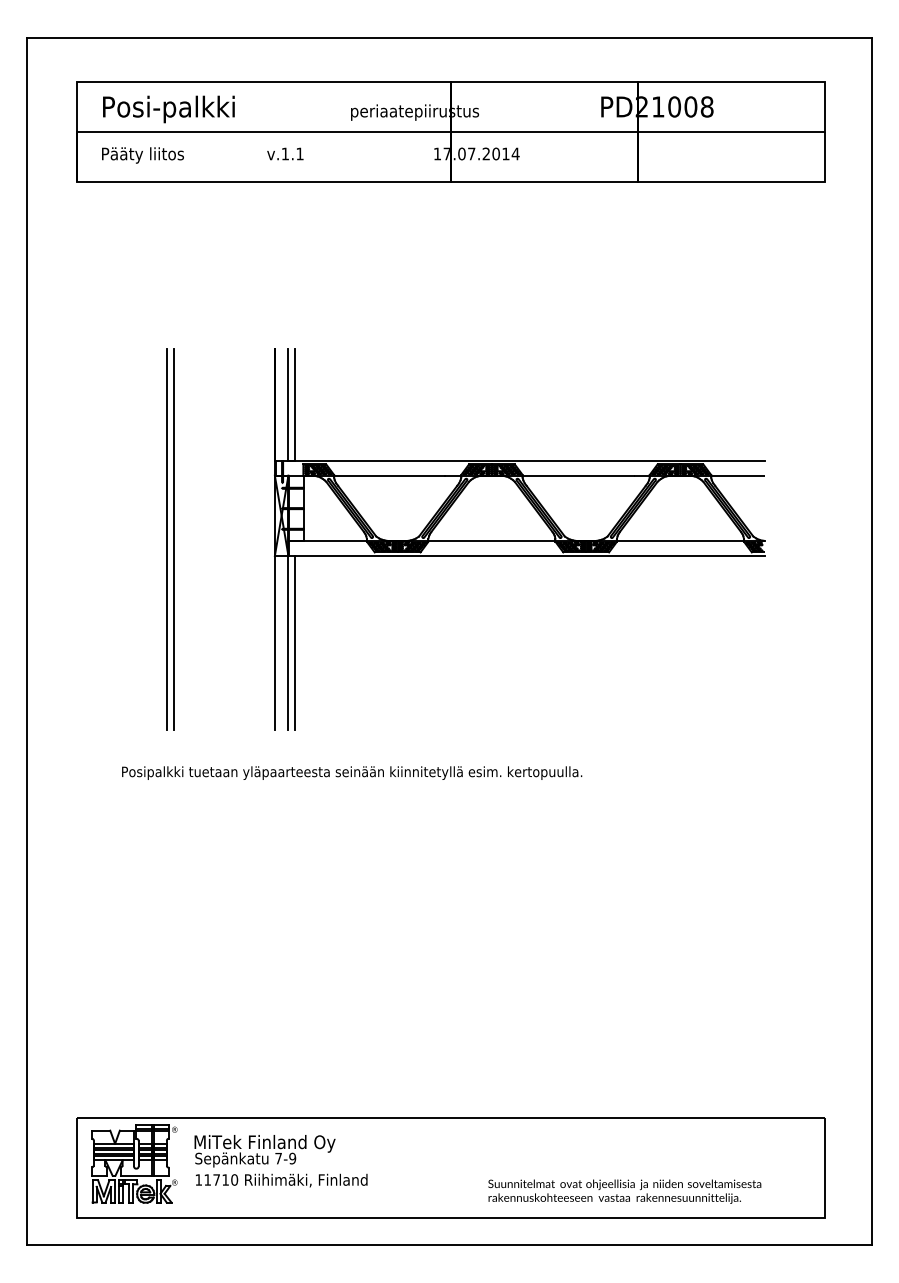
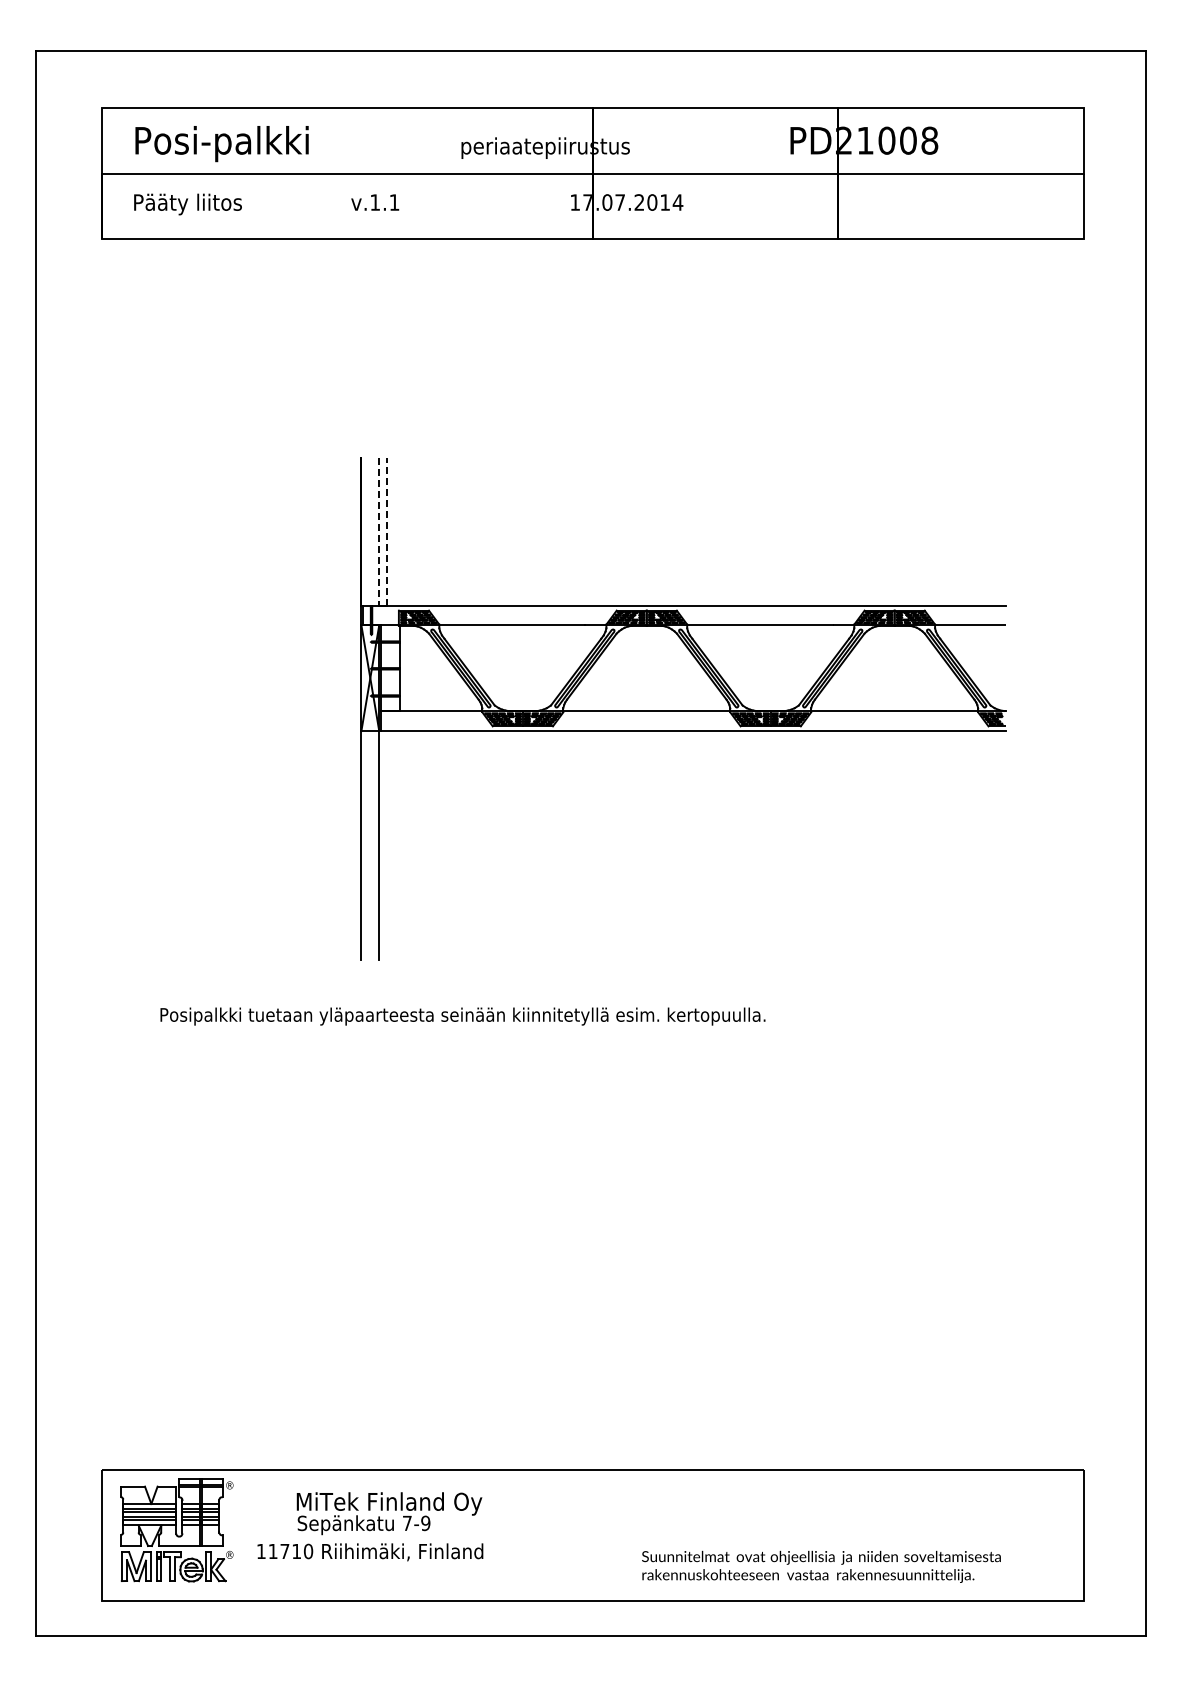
line: (288, 404) -> (379, 532), solid -> dashed
line: (294, 404) -> (387, 532), solid -> dashed
line: (167, 539) -> (220, 709), removed
line: (173, 539) -> (228, 709), removed
line: (294, 643) -> (387, 845), removed
text: (265, 1151) -> (389, 1513), moved

